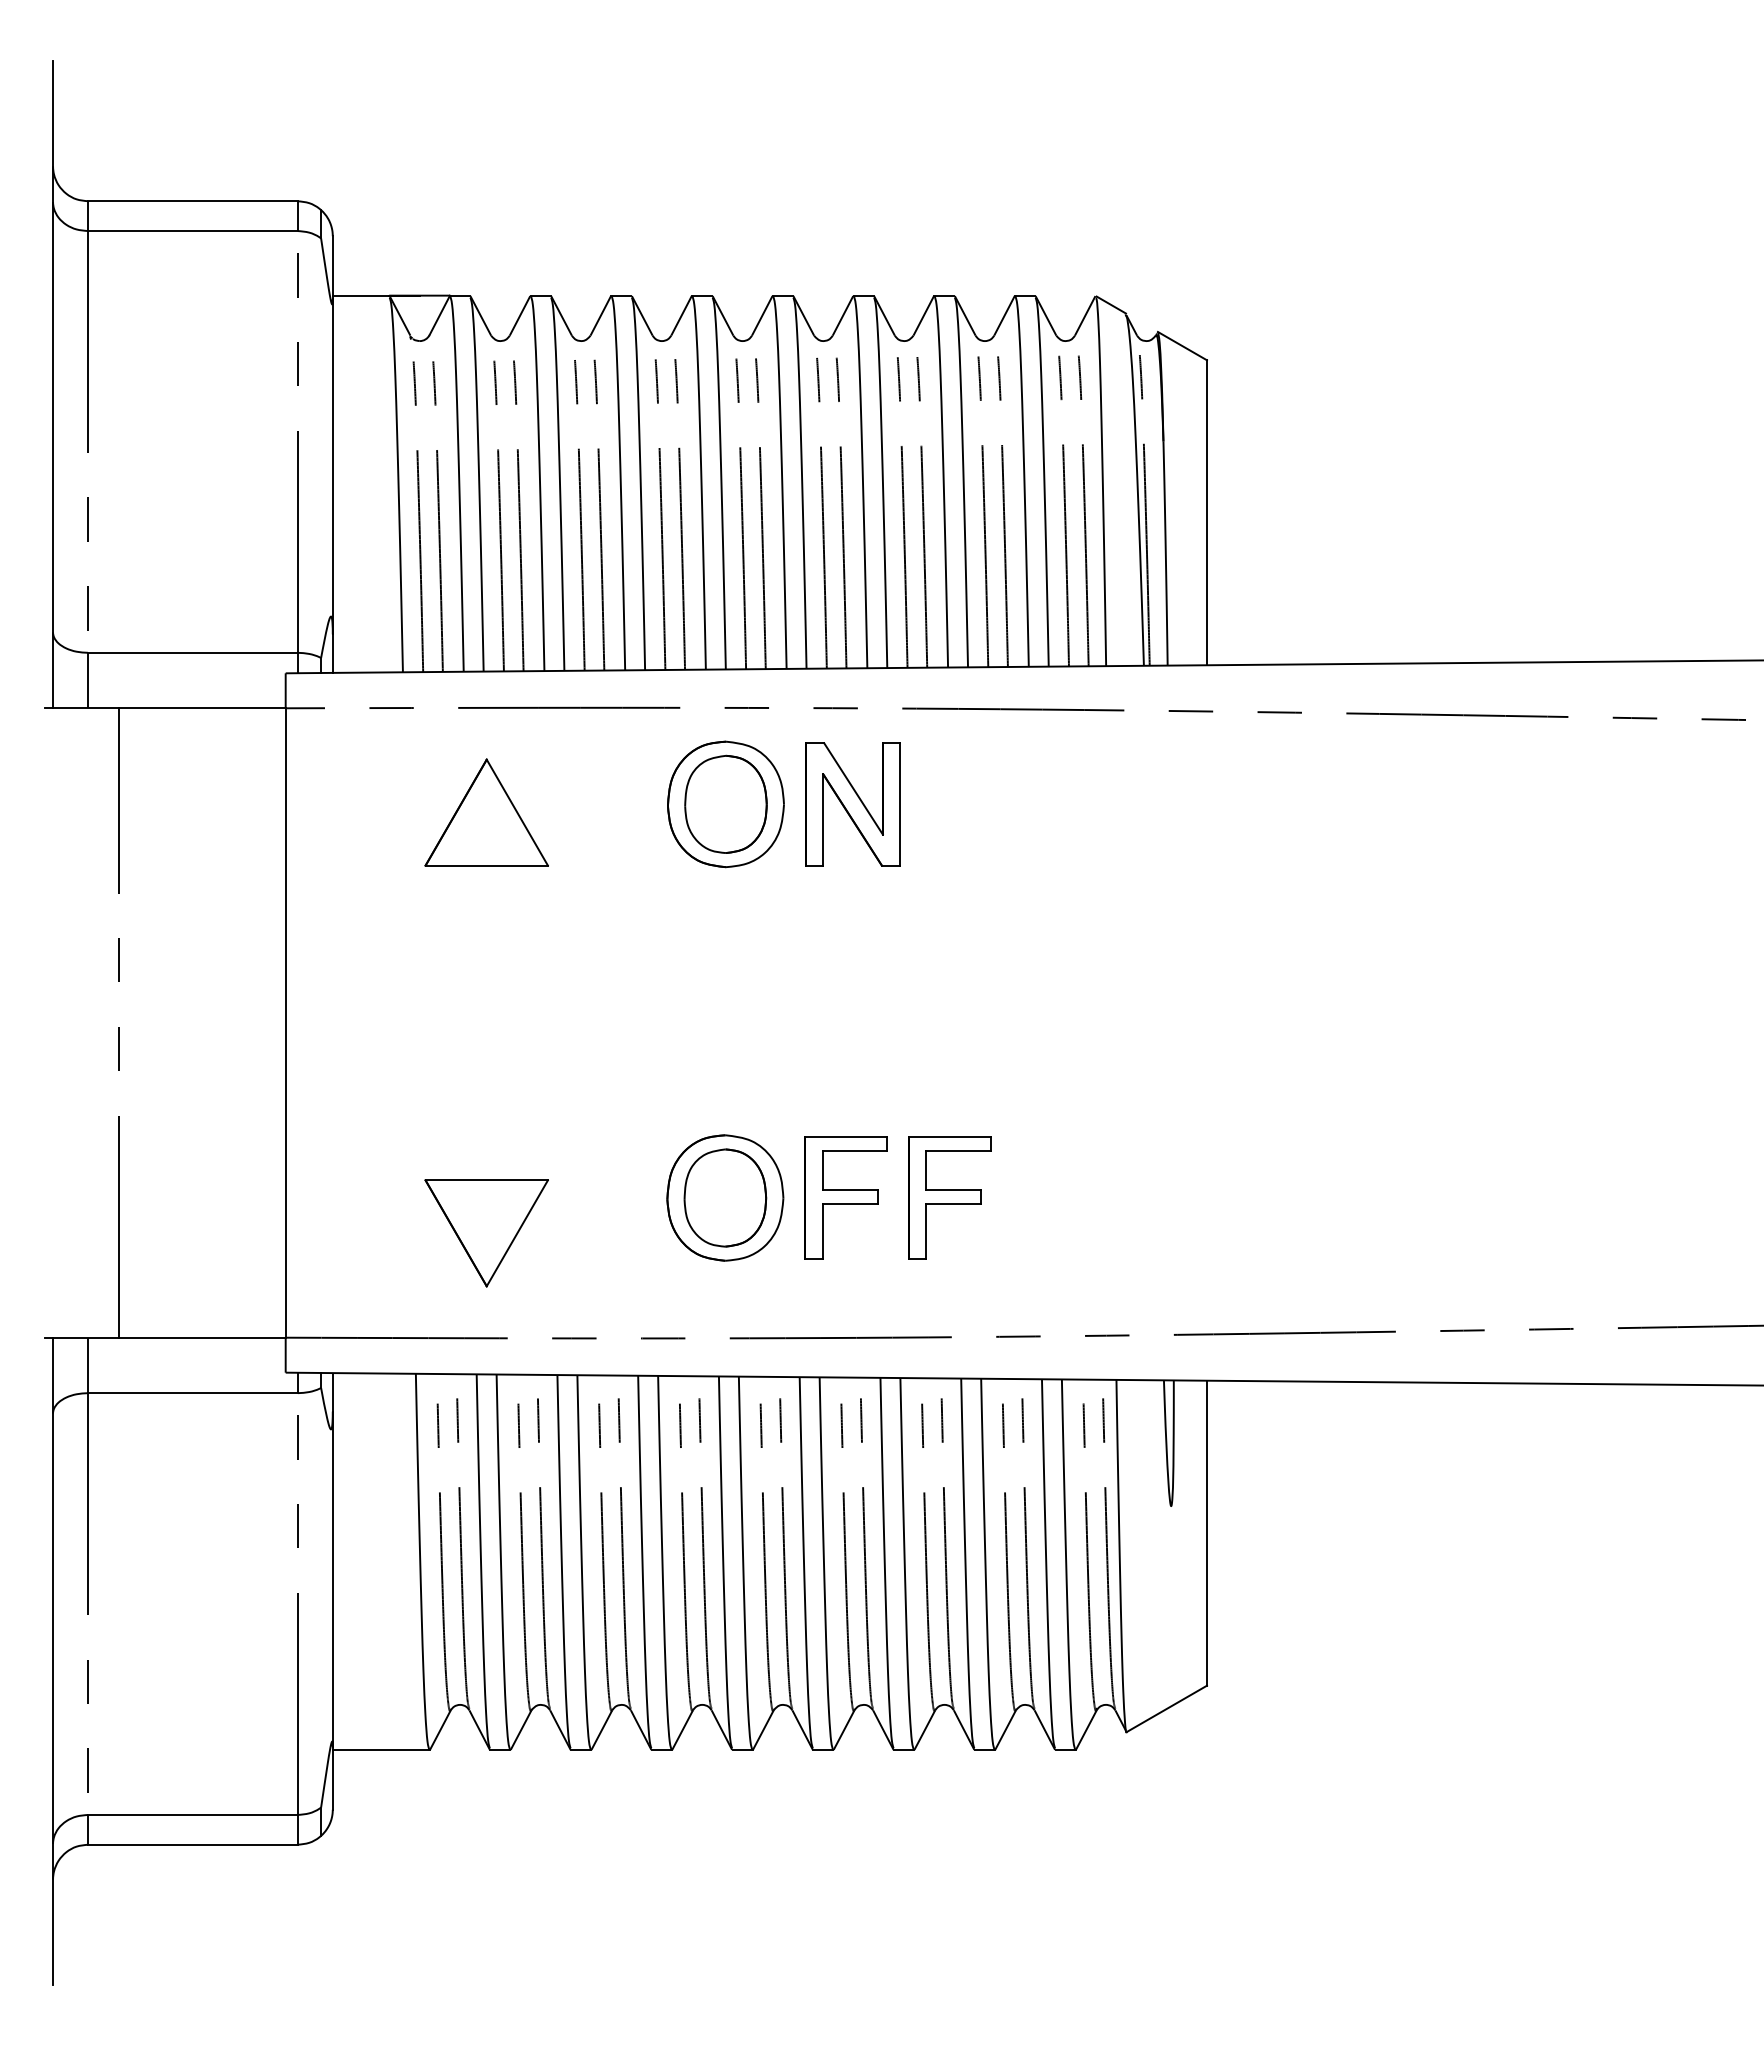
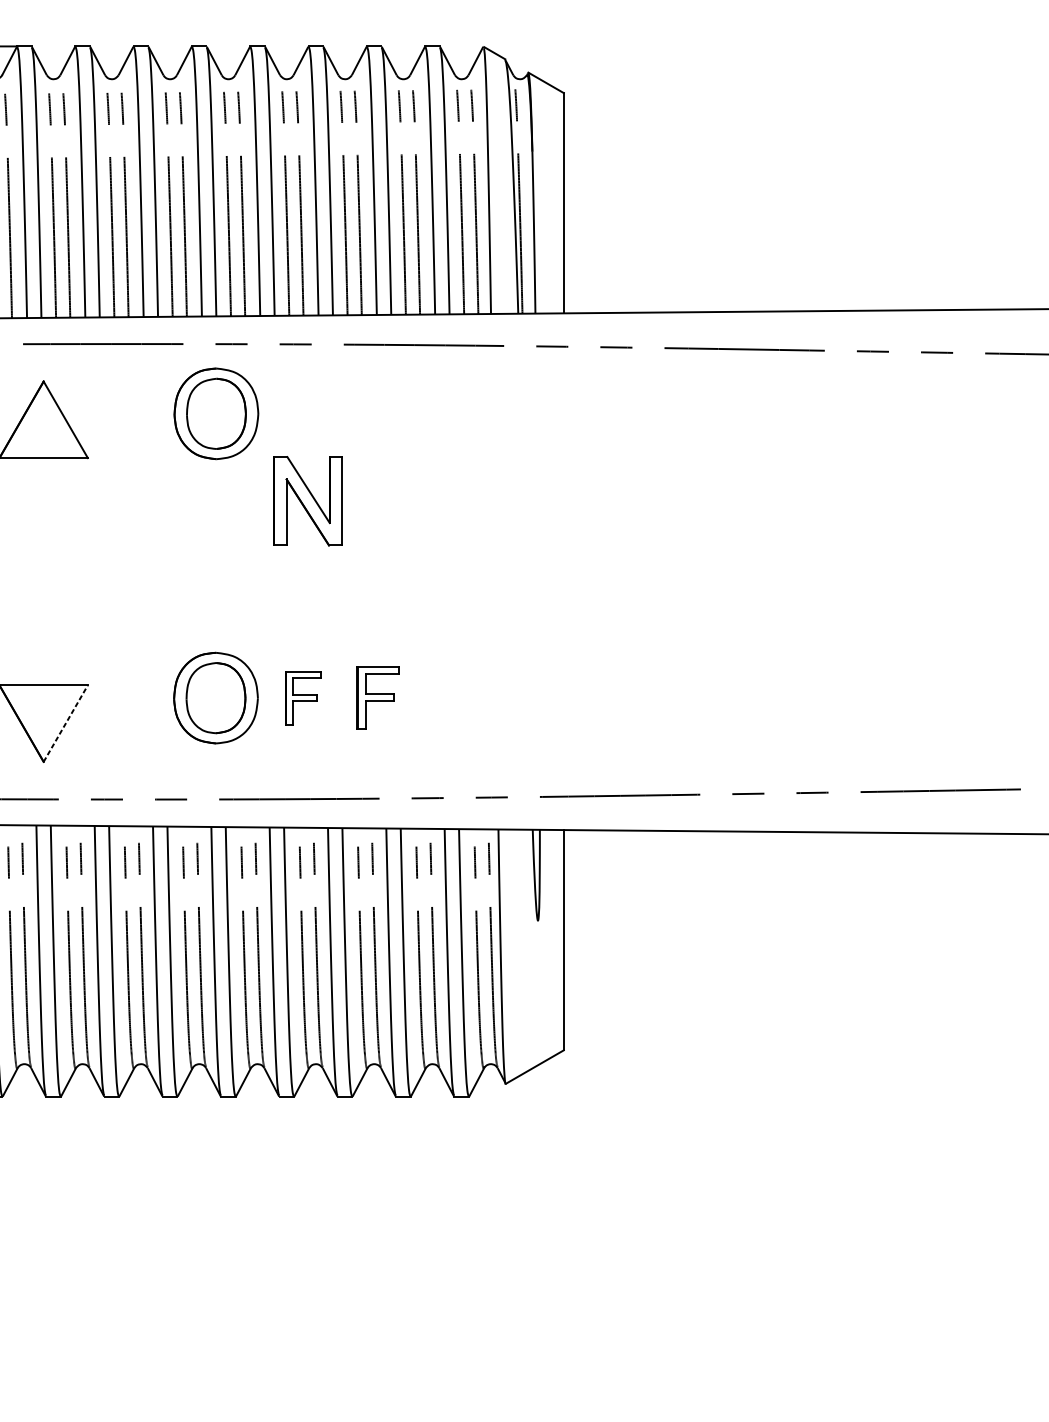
part: (852, 804) -> (307, 501), moved
part: (845, 1197) -> (302, 697), size x0.6
part: (949, 1197) -> (377, 697), size x0.7
line: (517, 1232) -> (65, 723), solid -> dashed

